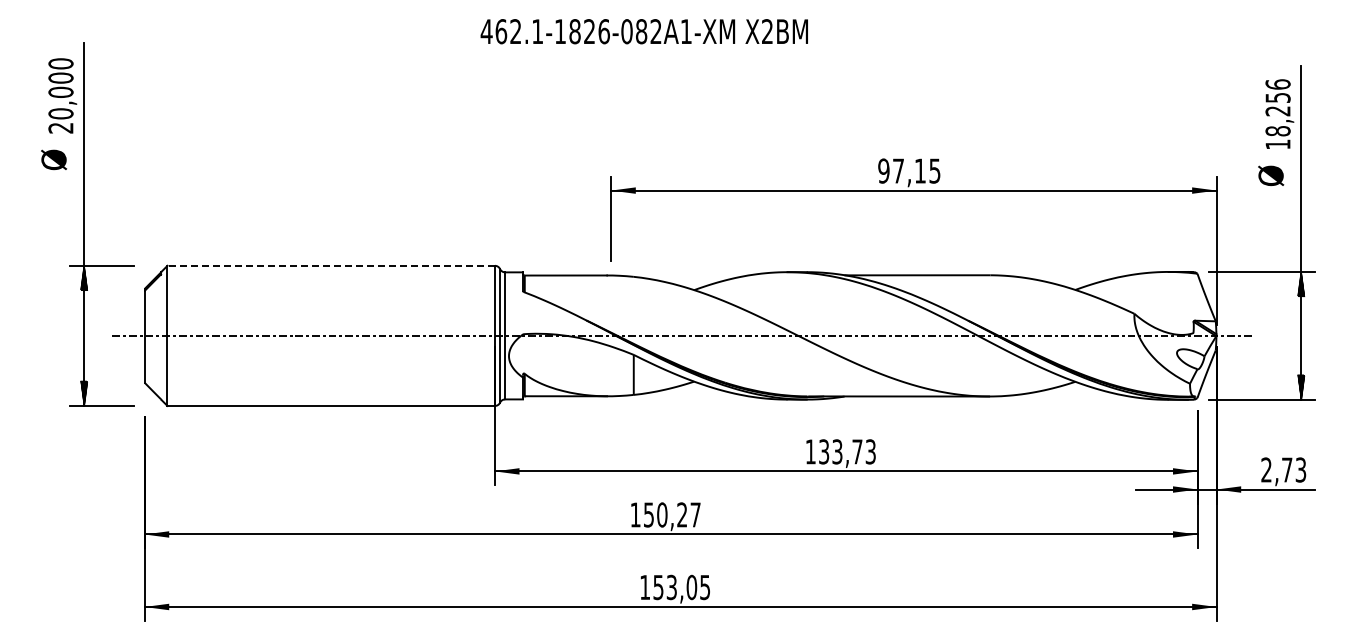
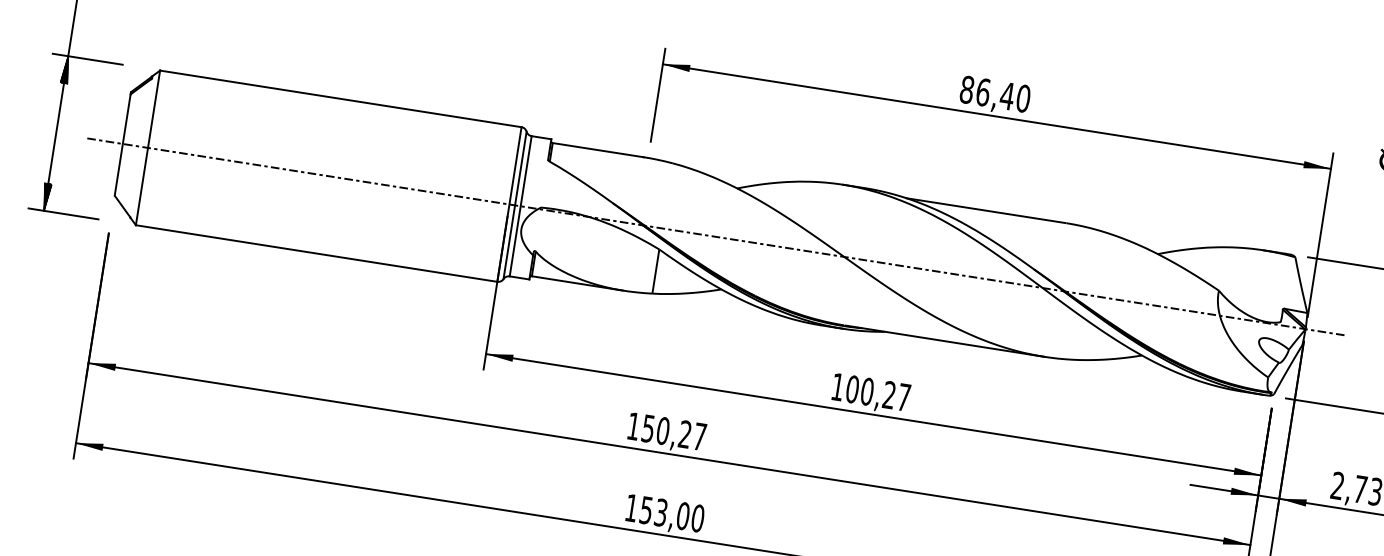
text: (909, 170) -> (995, 93), 97,15 -> 86,40
line: (331, 265) -> (341, 98), dashed -> solid
text: (847, 451) -> (878, 393), 133,73 -> 100,27
text: (705, 587) -> (698, 518), 153,05 -> 153,00

